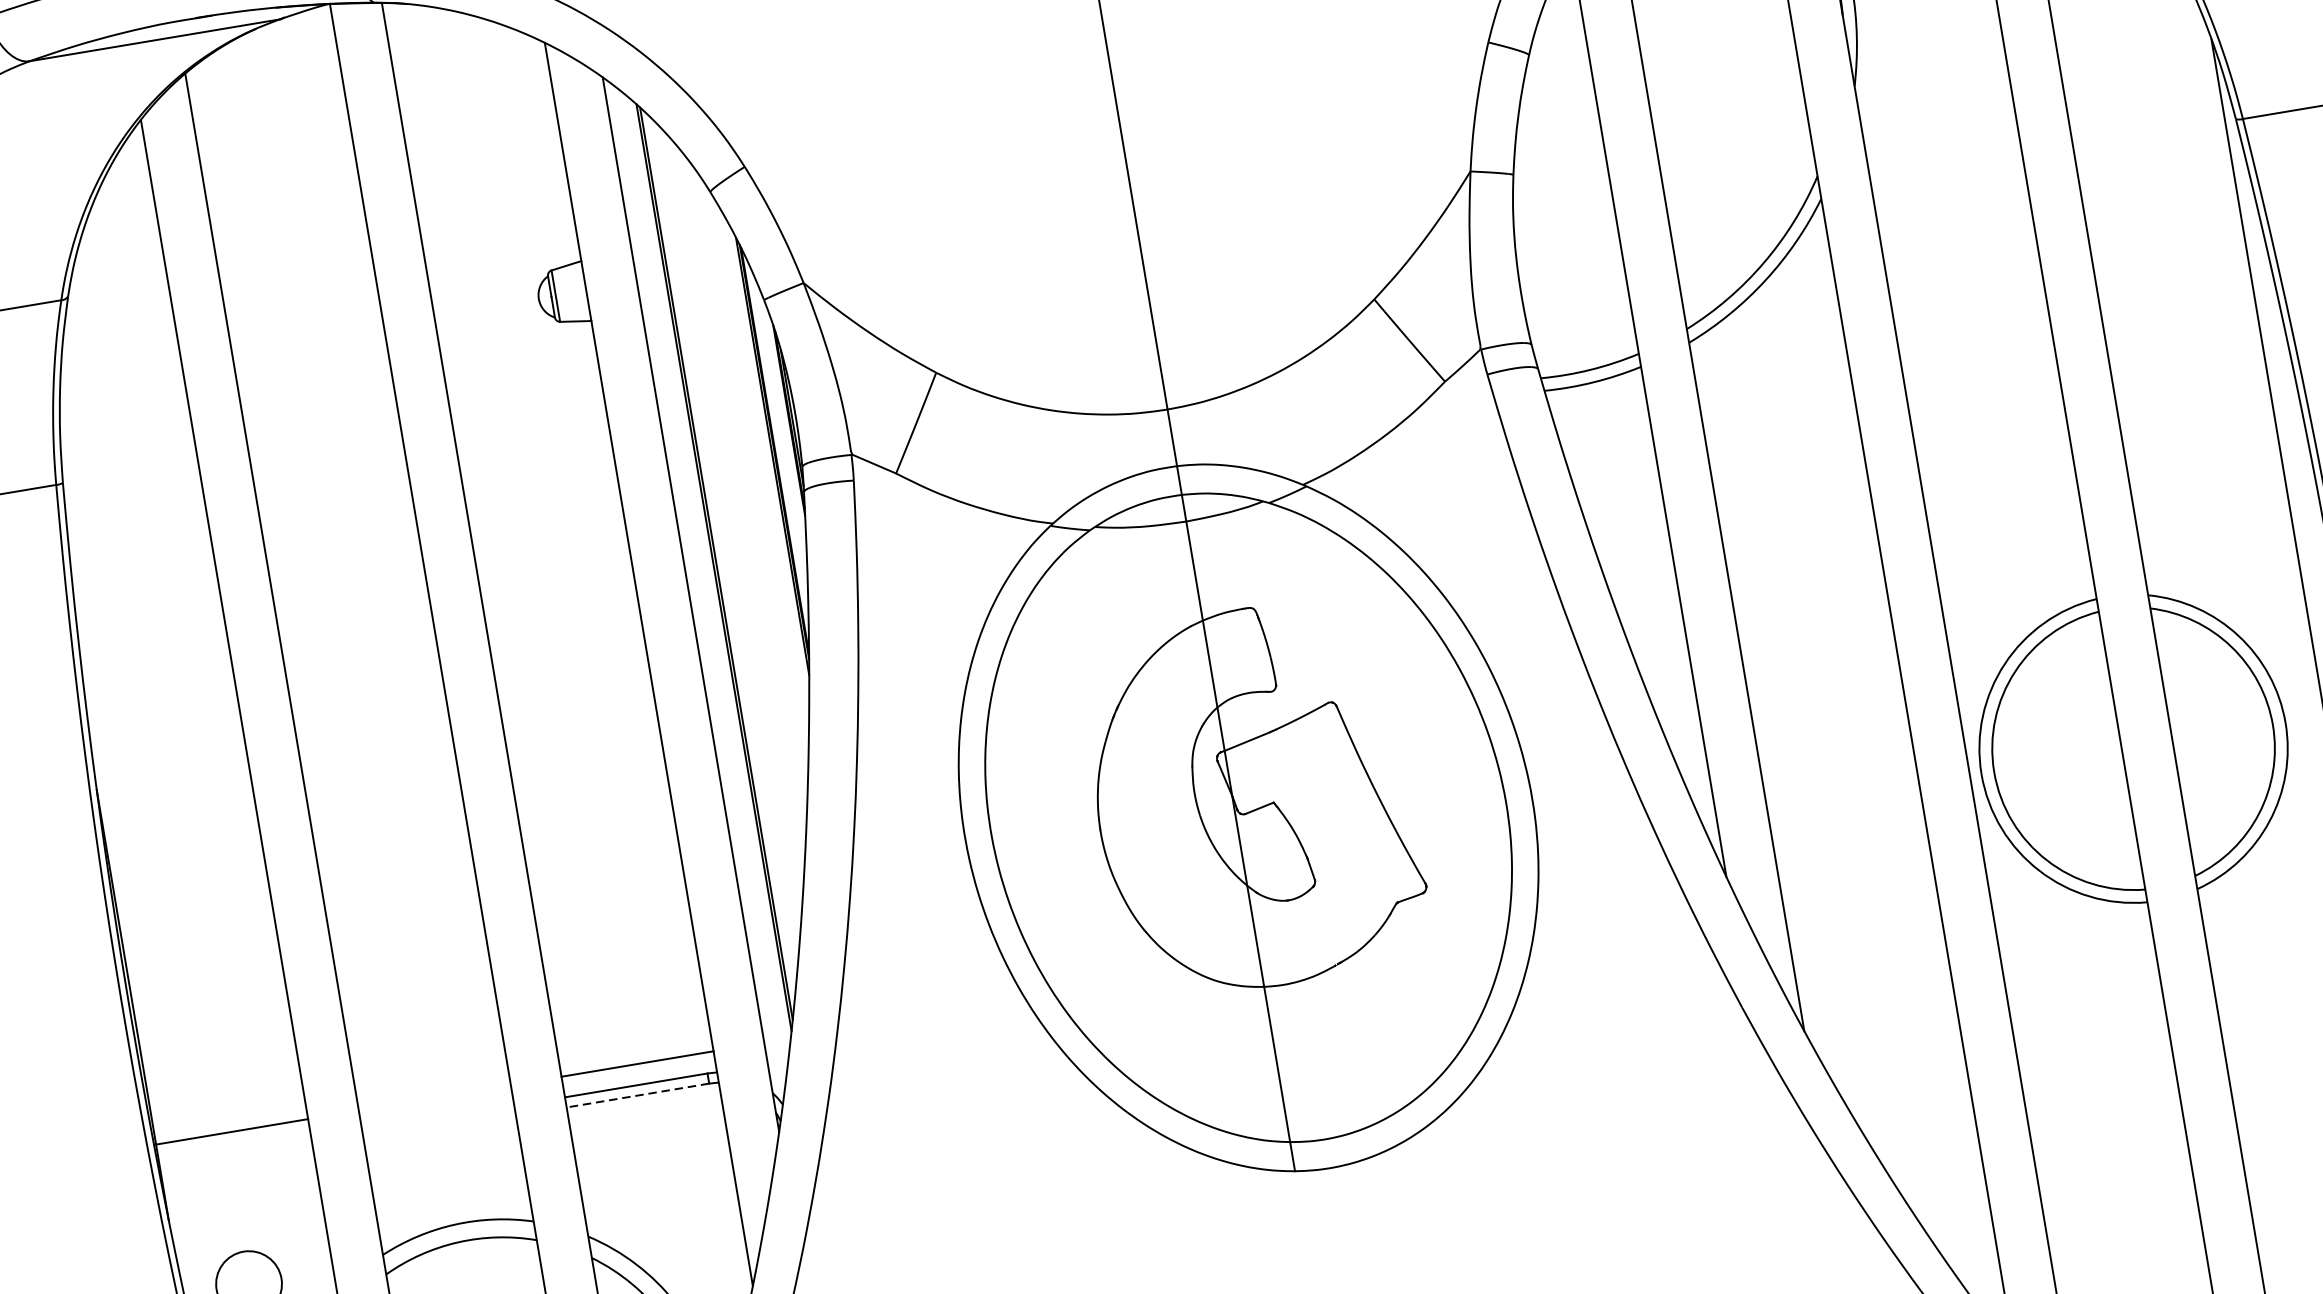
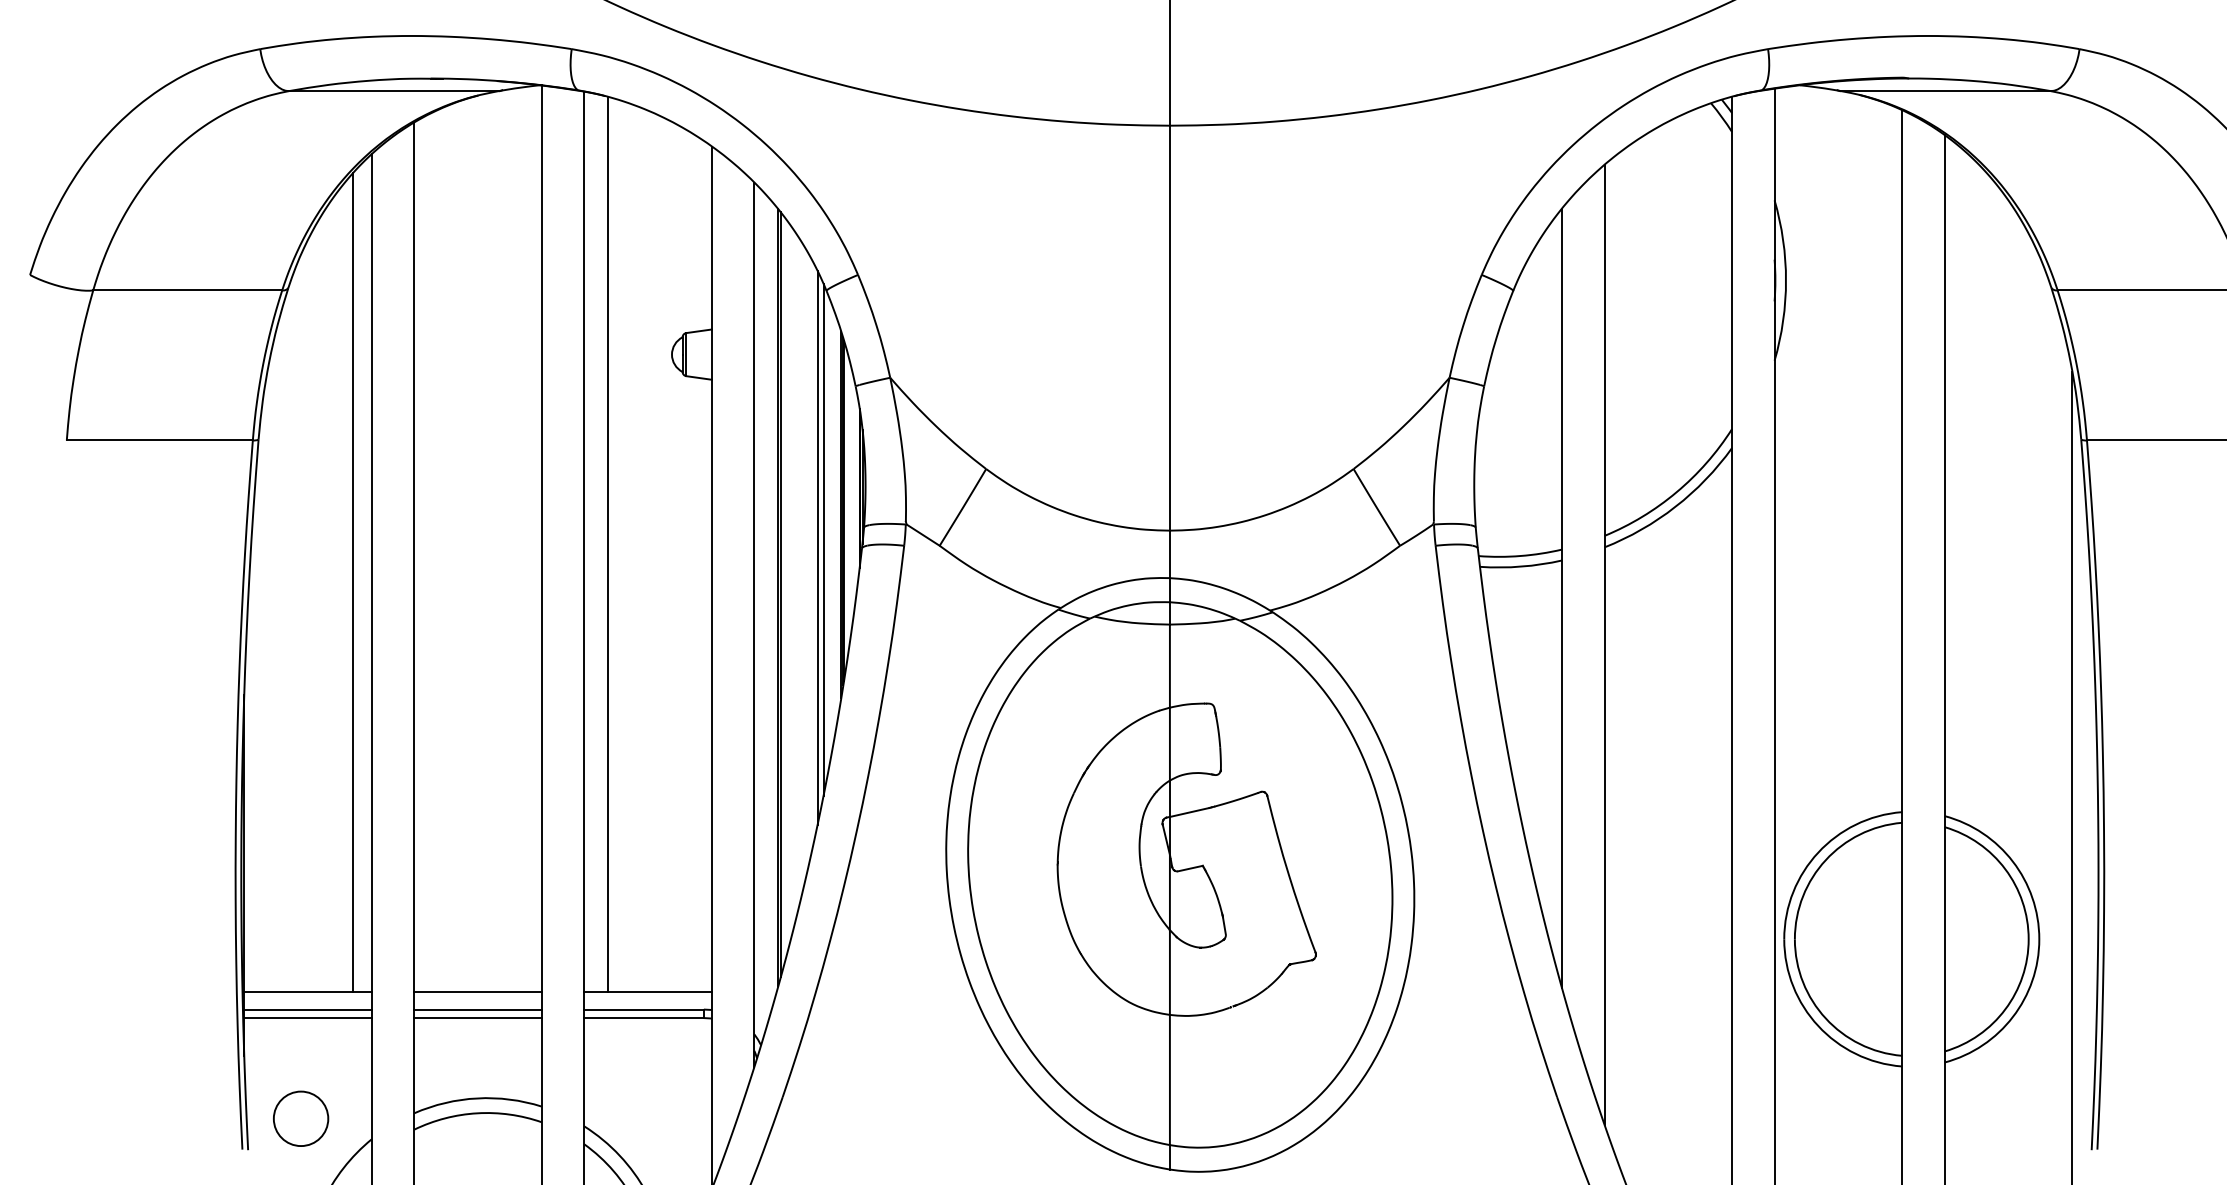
line: (756, 489) -> (823, 539), added
line: (750, 499) -> (817, 547), added
line: (501, 538) -> (608, 544), added
line: (204, 634) -> (353, 582), added
line: (638, 1095) -> (644, 1018), dashed -> solid
line: (434, 1098) -> (477, 992), added
line: (437, 1118) -> (477, 1009), added
line: (439, 1129) -> (477, 1018), added
line: (234, 1152) -> (307, 1009), added
line: (236, 1163) -> (307, 1018), added

